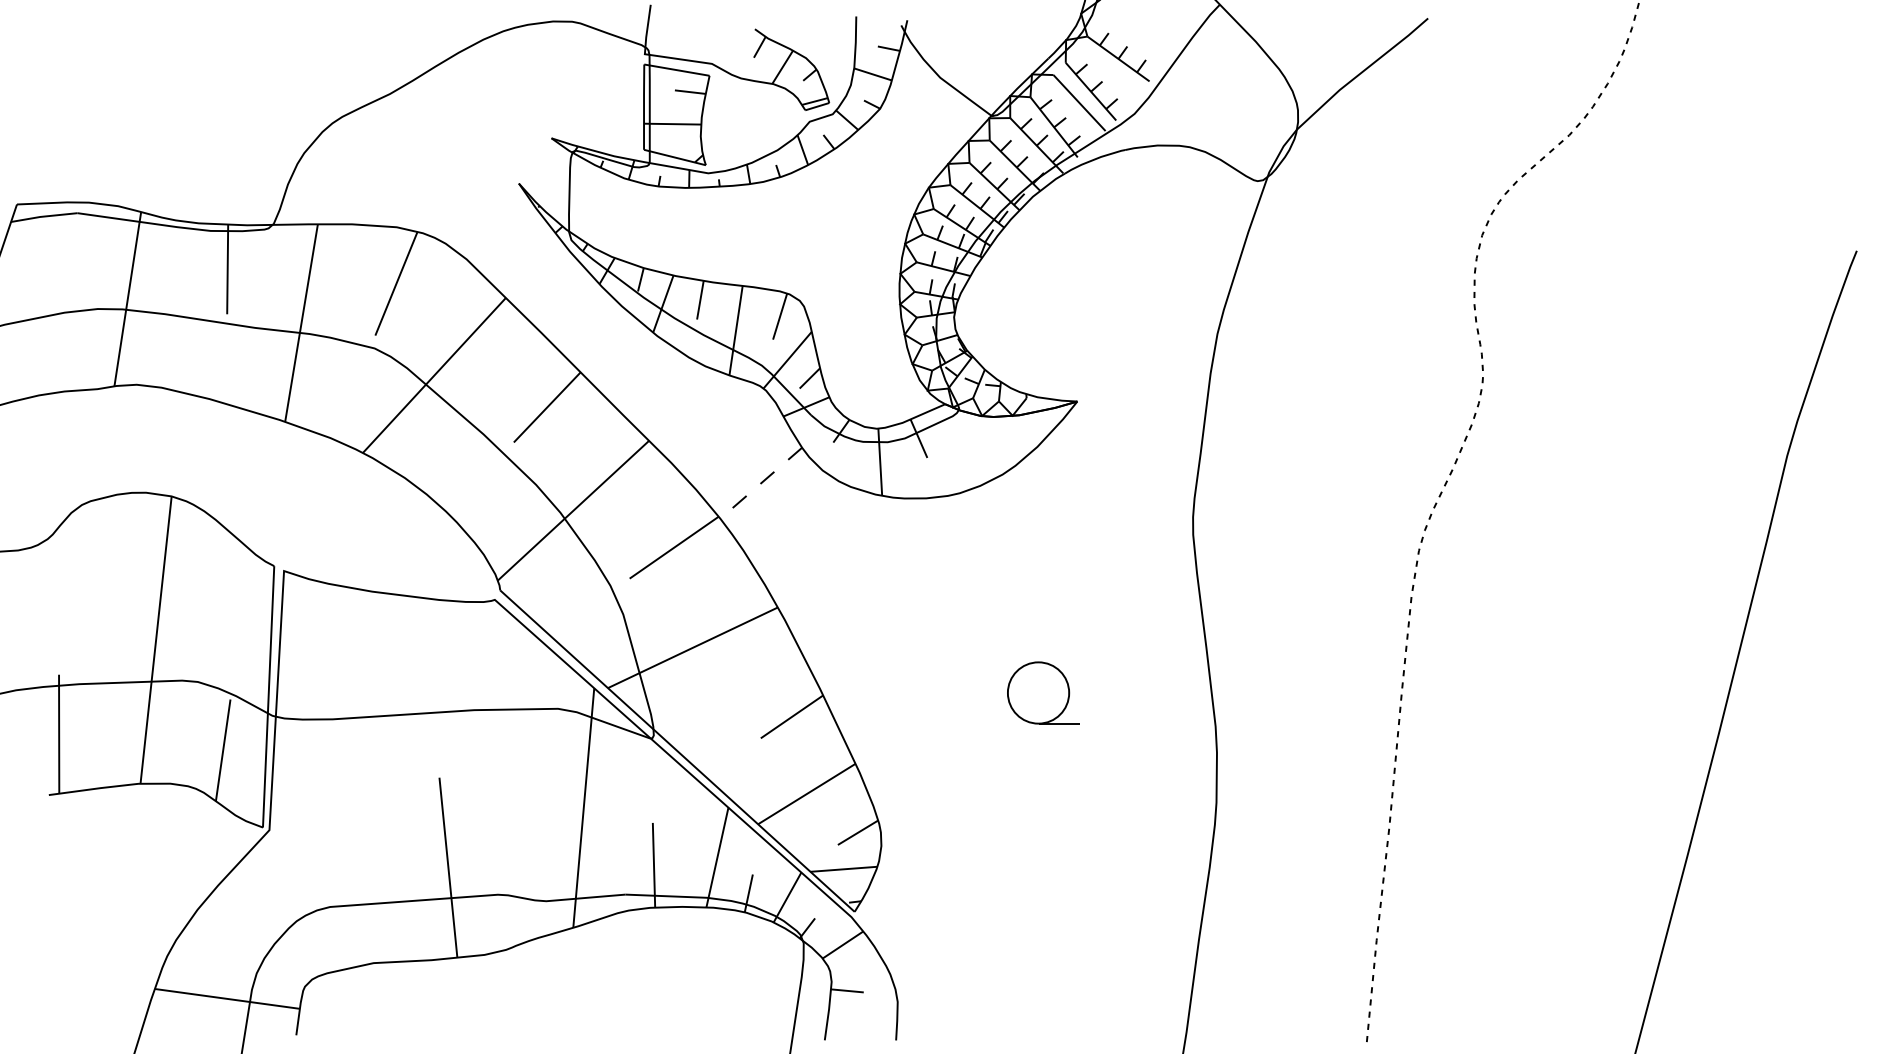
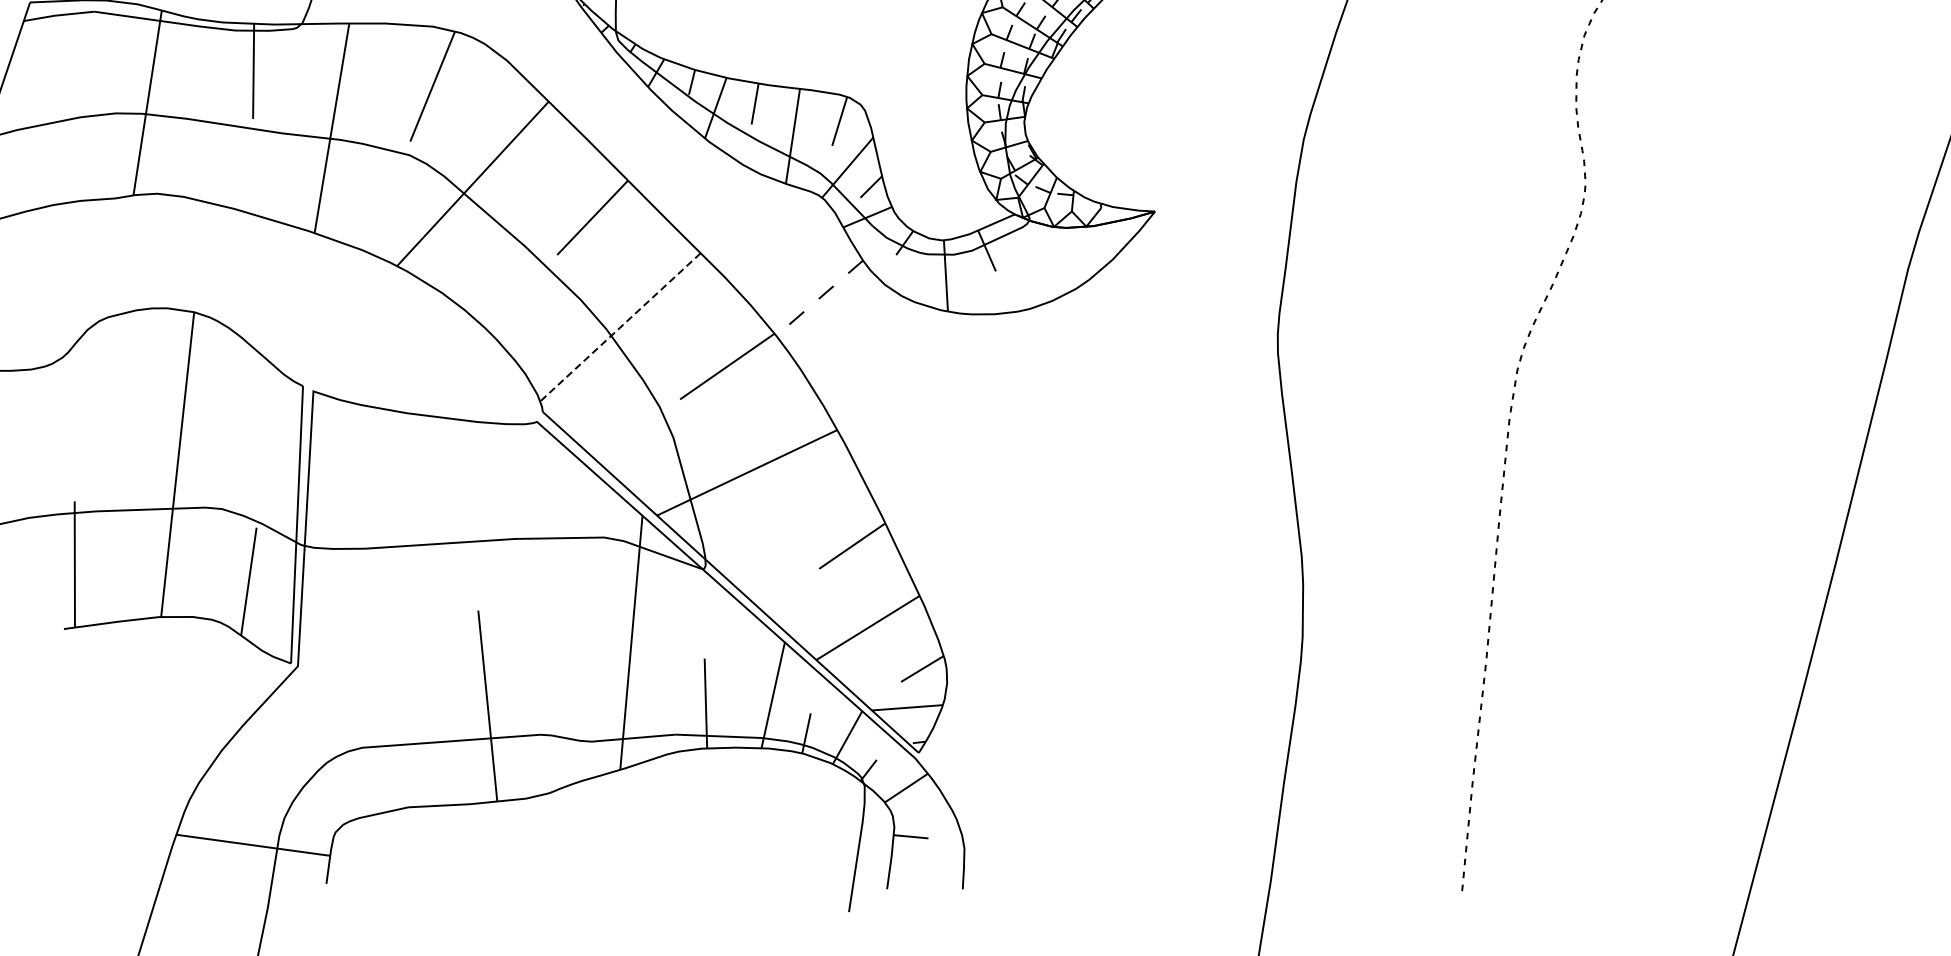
line: (573, 511) -> (620, 328), solid -> dashed
part: (1043, 692) -> (1119, 520), removed

